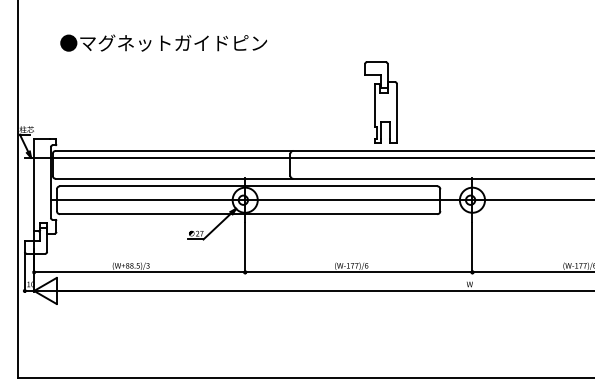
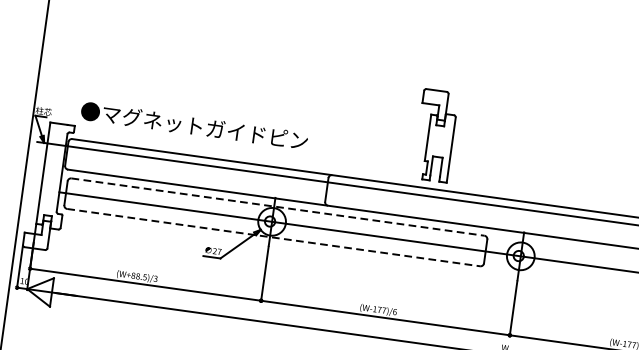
text: (163, 42) -> (194, 125), moved
line: (248, 186) -> (277, 207), solid -> dashed
line: (248, 214) -> (273, 237), solid -> dashed

